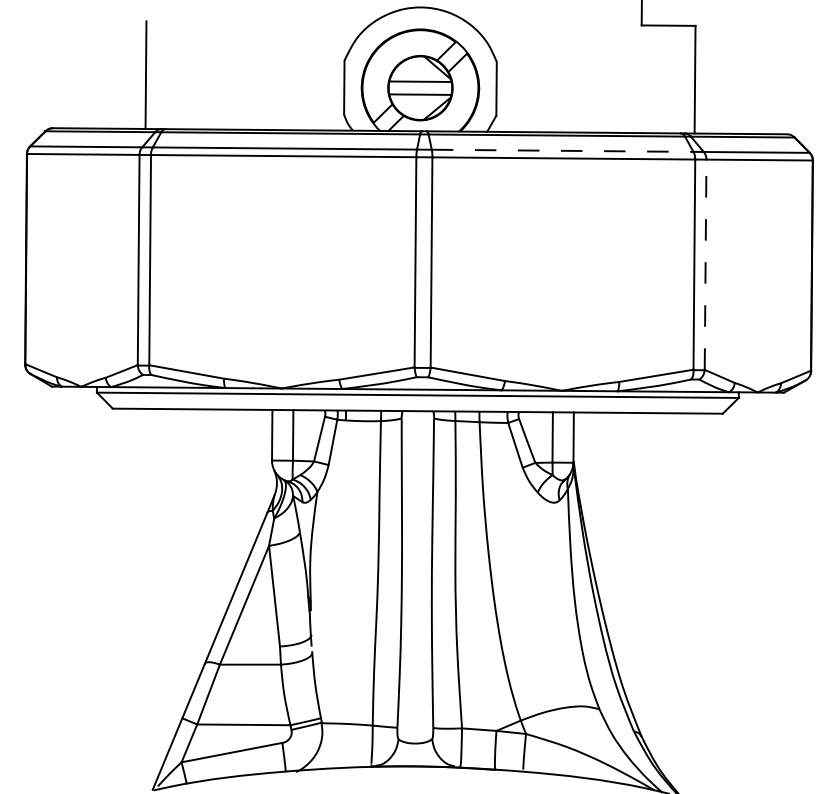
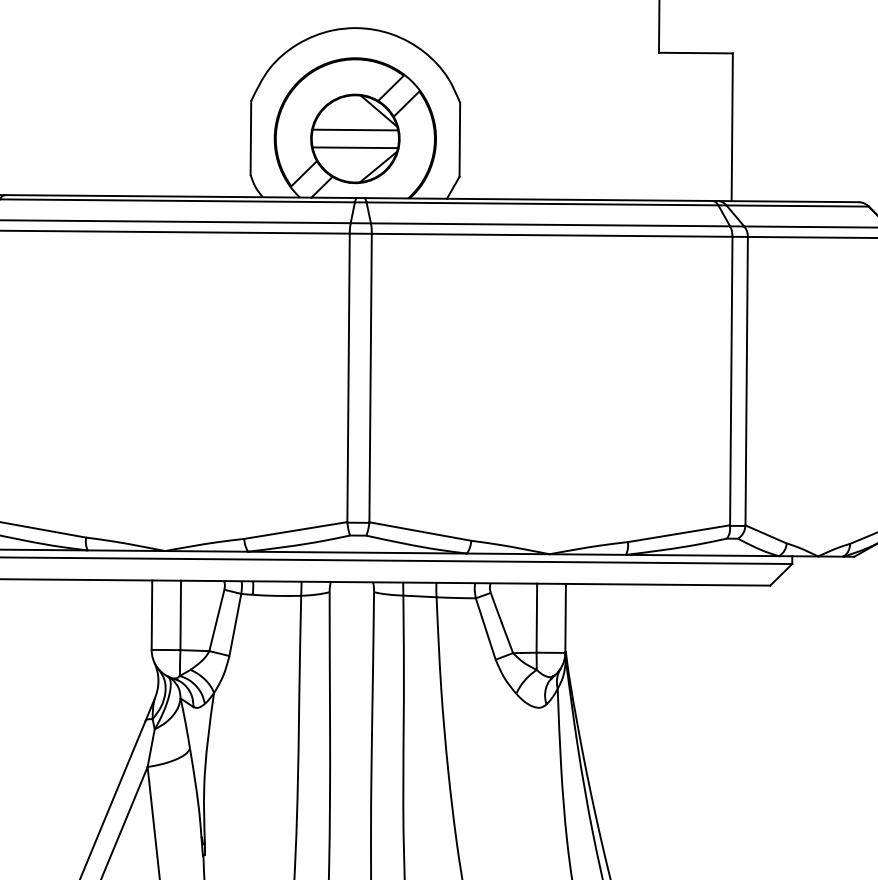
line: (562, 150) -> (550, 224), dashed -> solid
line: (705, 264) -> (746, 380), dashed -> solid

